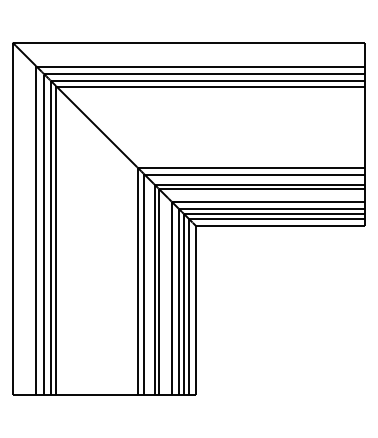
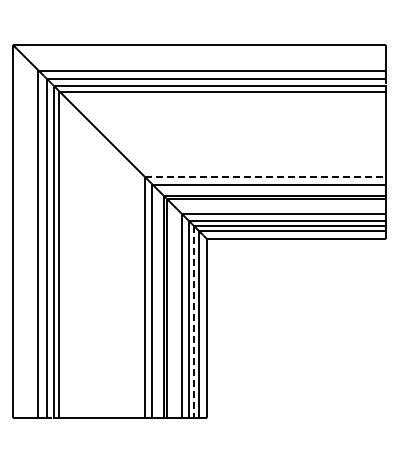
line: (252, 167) -> (266, 177), solid -> dashed
line: (183, 304) -> (193, 321), solid -> dashed

